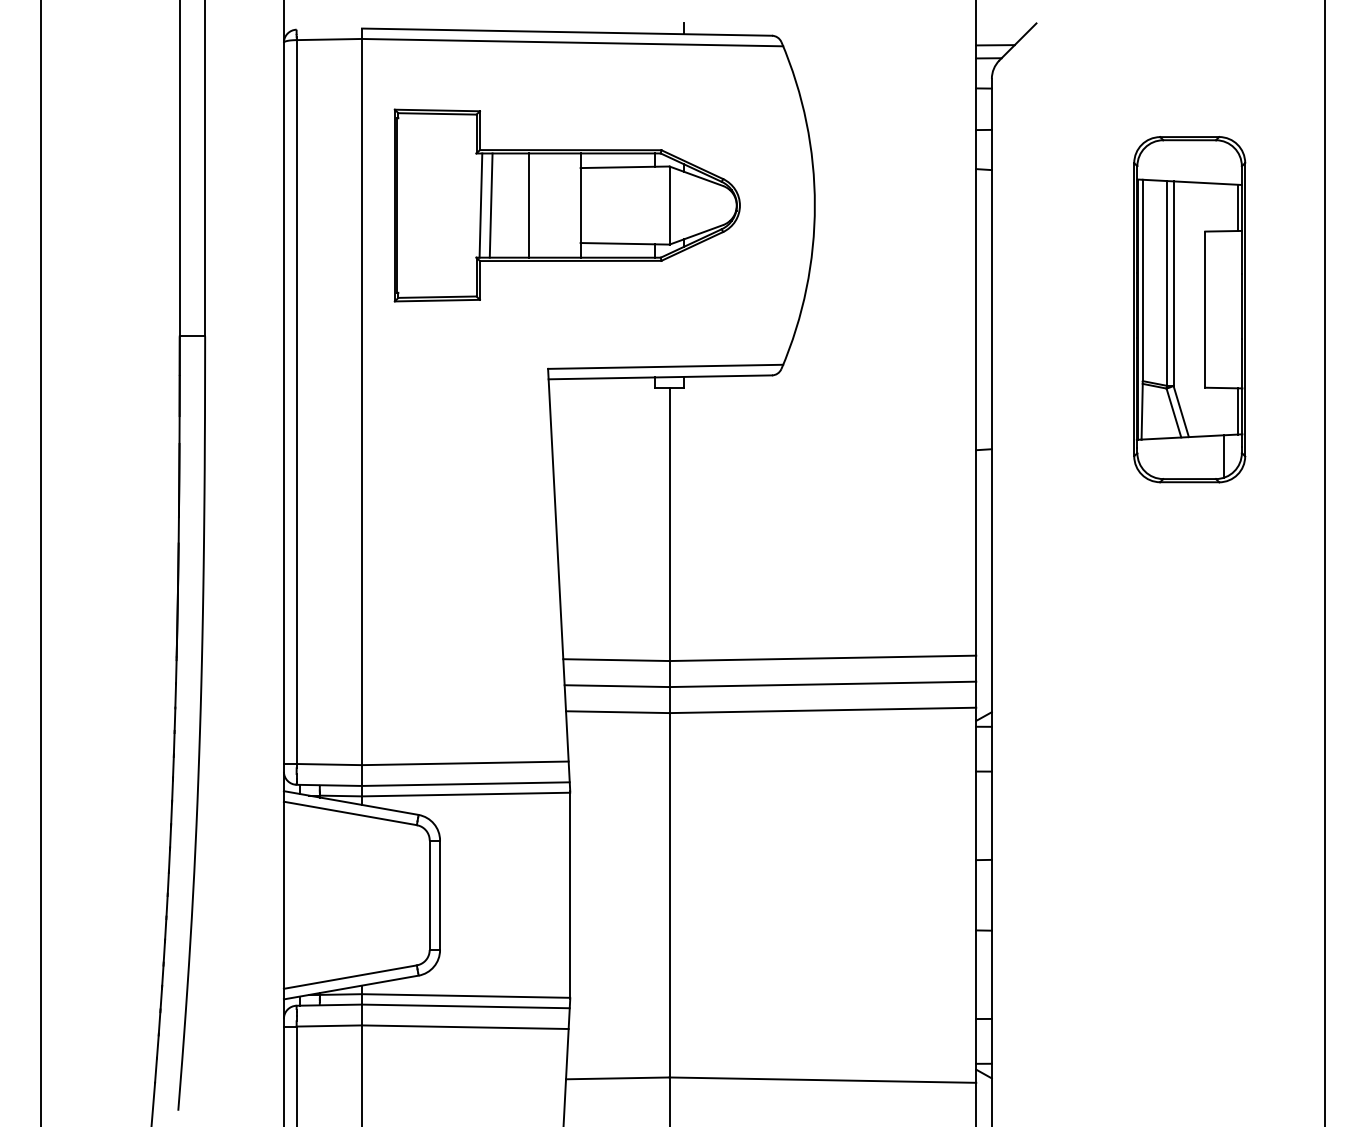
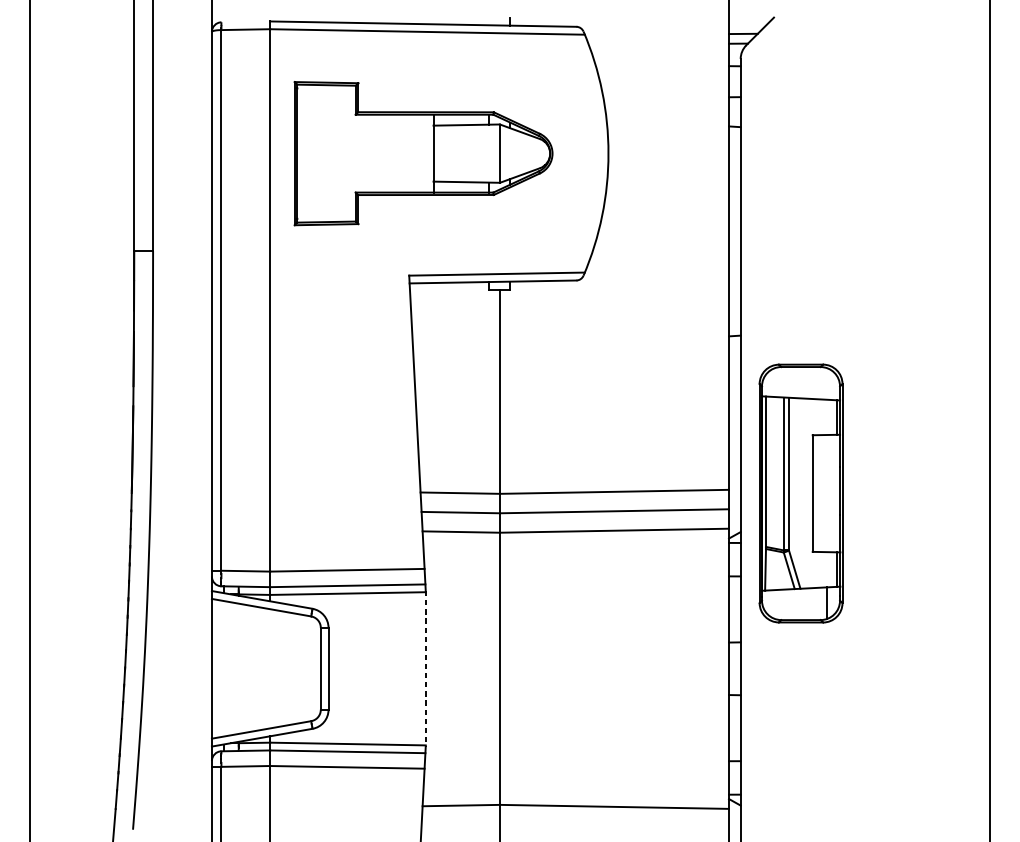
line: (480, 205) -> (358, 153), removed
line: (490, 205) -> (366, 153), removed
line: (528, 205) -> (394, 153), removed
part: (1189, 309) -> (800, 493), moved
line: (570, 895) -> (425, 668), solid -> dashed

